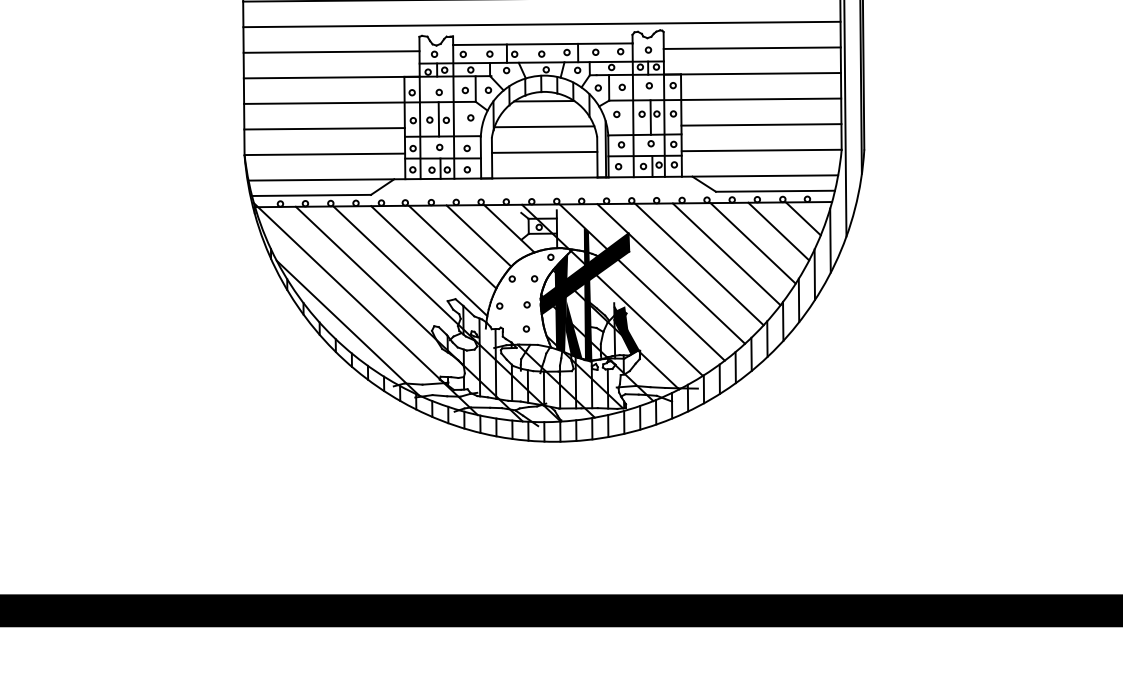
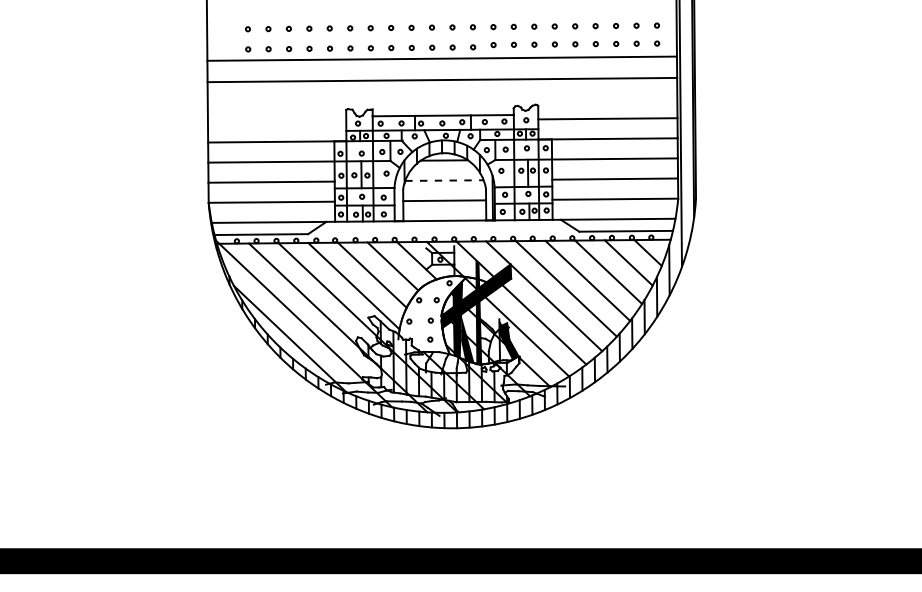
line: (541, 24) -> (442, 100), removed
line: (330, 51) -> (276, 121), removed
line: (544, 126) -> (444, 180), solid -> dashed

